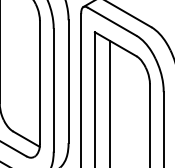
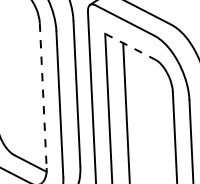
line: (115, 44) -> (130, 47), solid -> dashed
line: (39, 82) -> (42, 96), solid -> dashed

